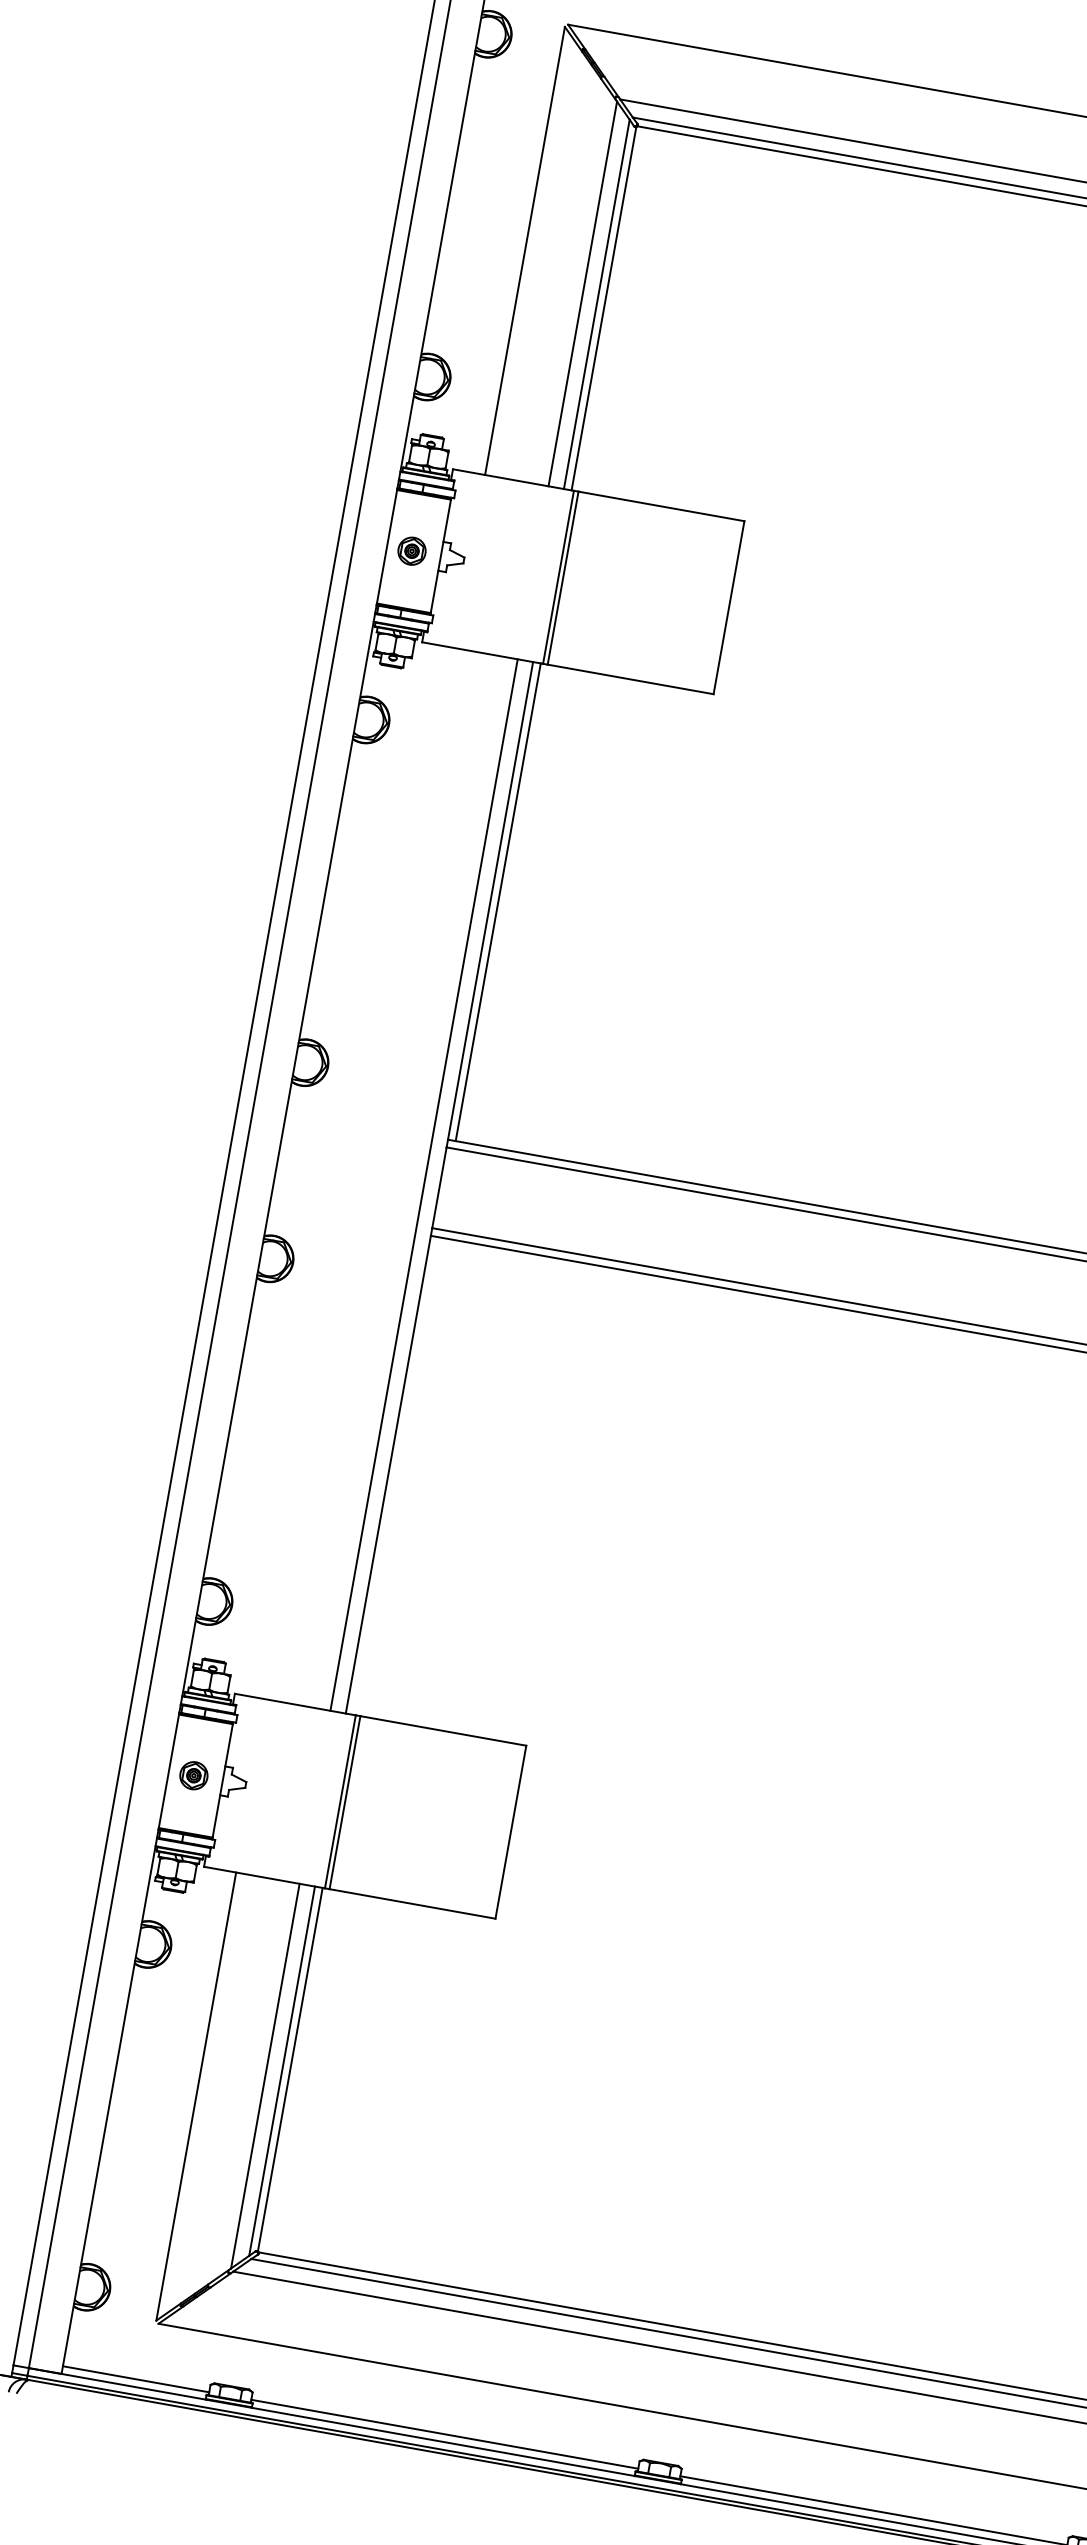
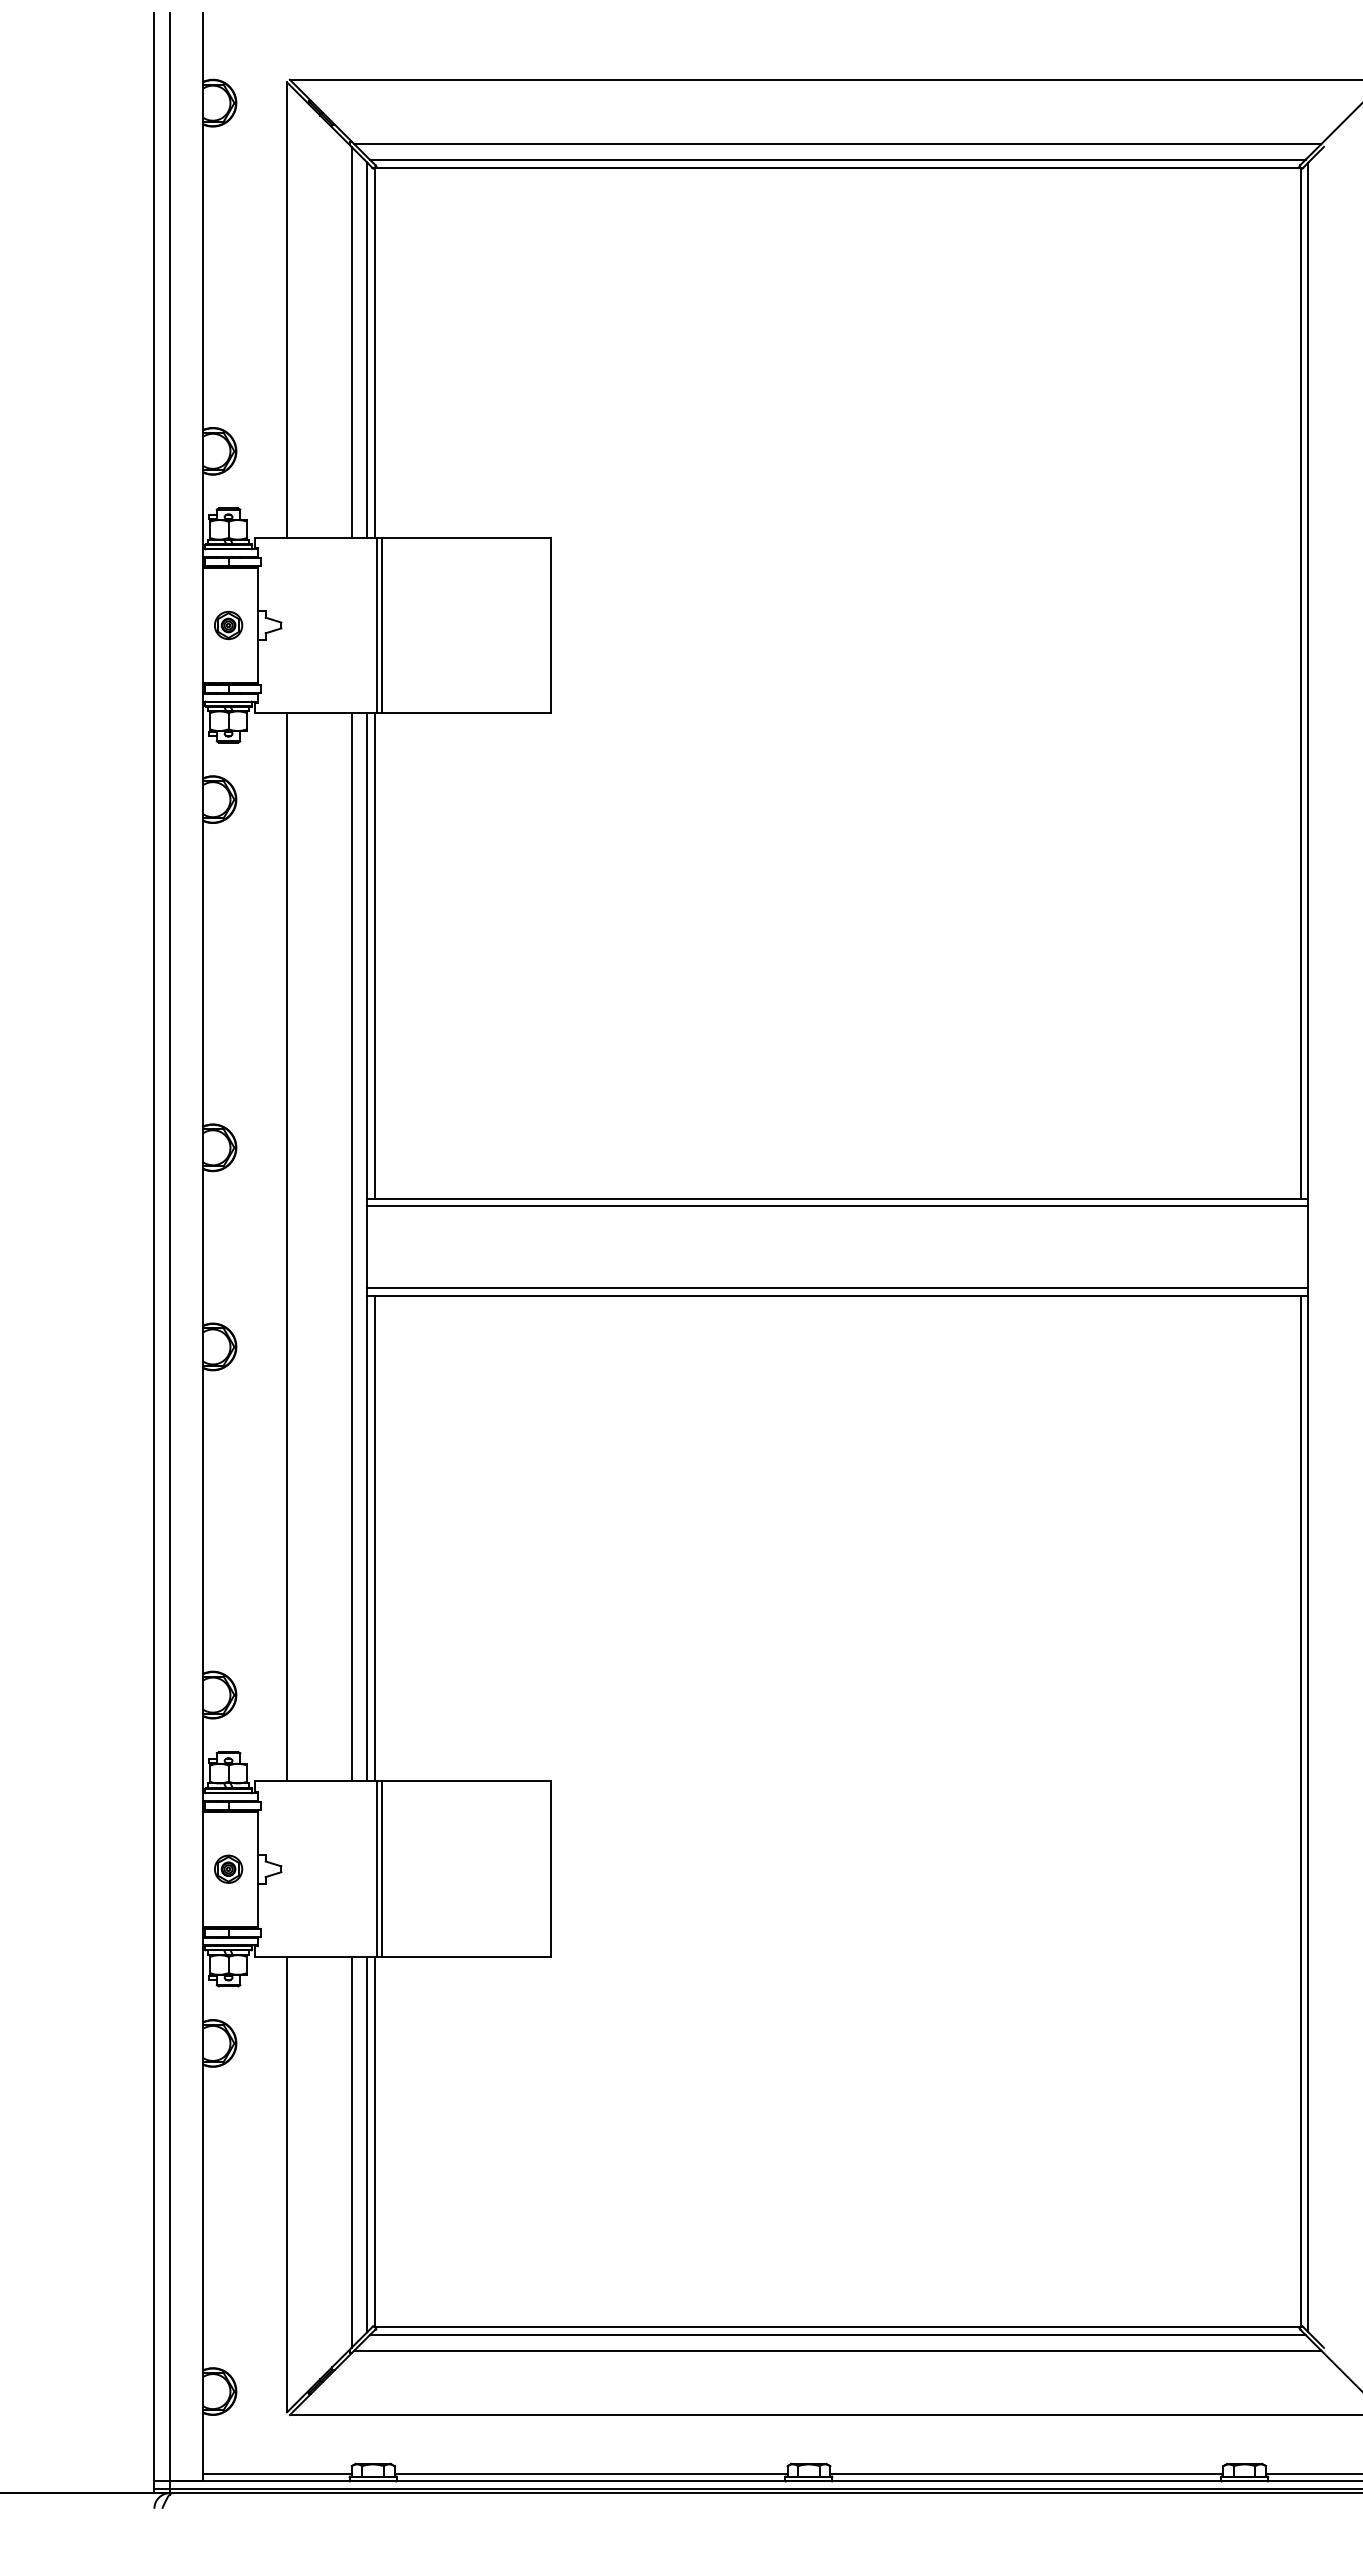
line: (360, 1173) -> (287, 1247), added
line: (396, 1475) -> (375, 1538), added

